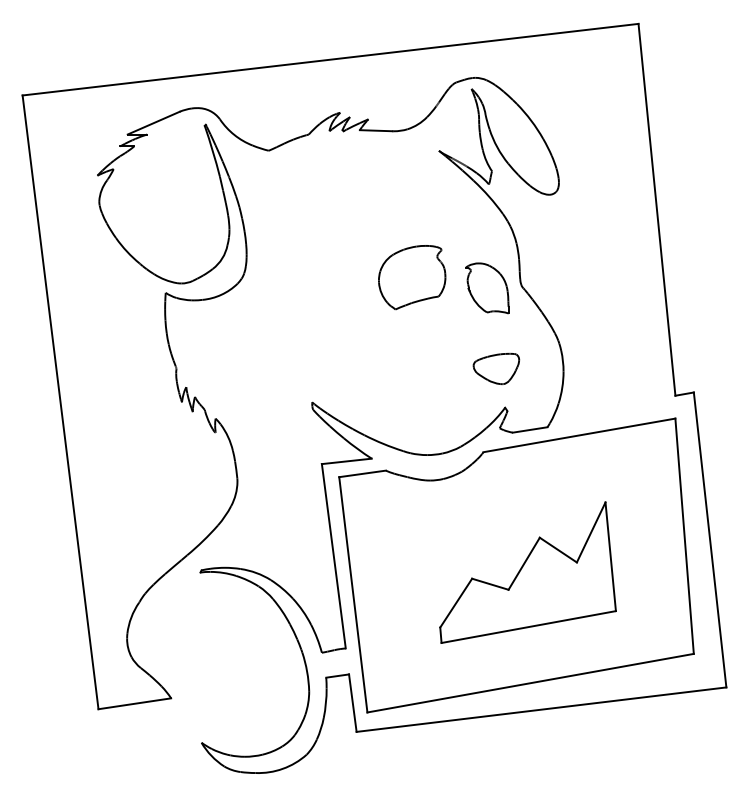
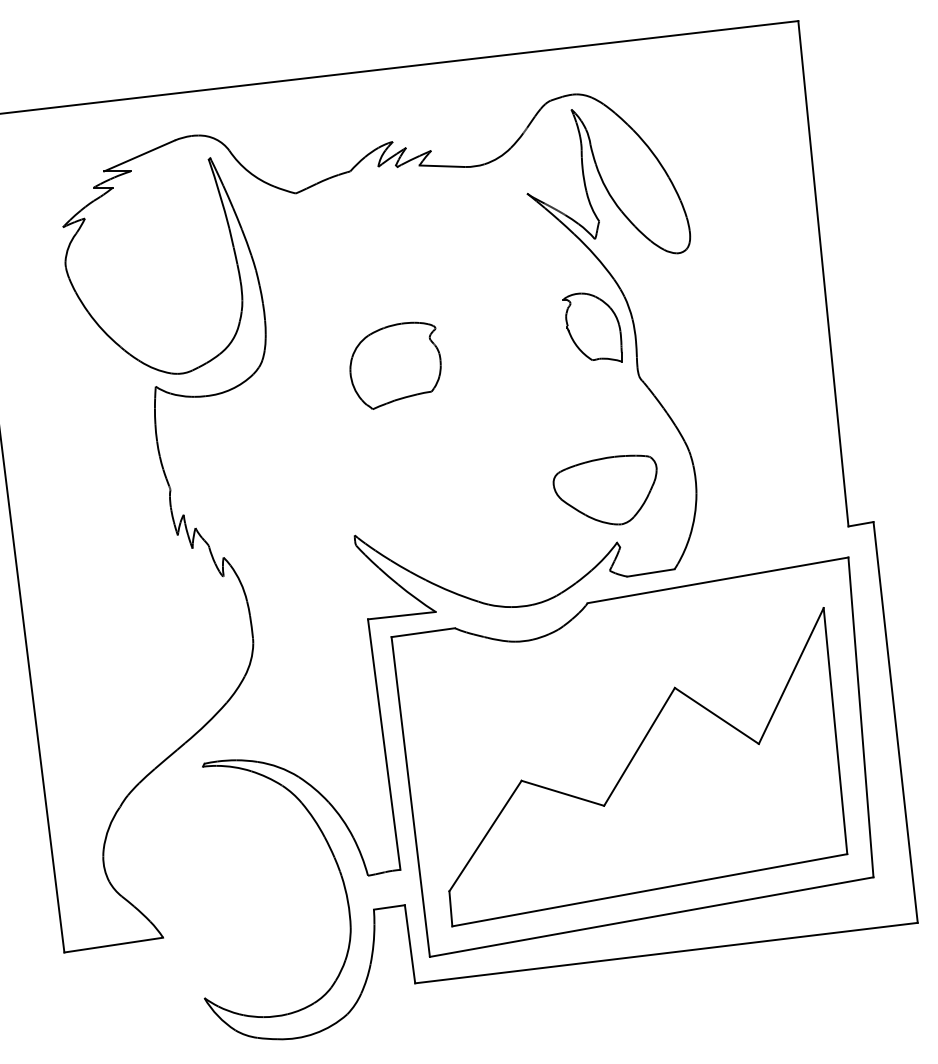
part: (412, 277) -> (396, 365), moved
part: (487, 288) -> (593, 327), moved
part: (496, 368) -> (605, 489), size x1.67
part: (527, 572) -> (647, 766), size x1.67

